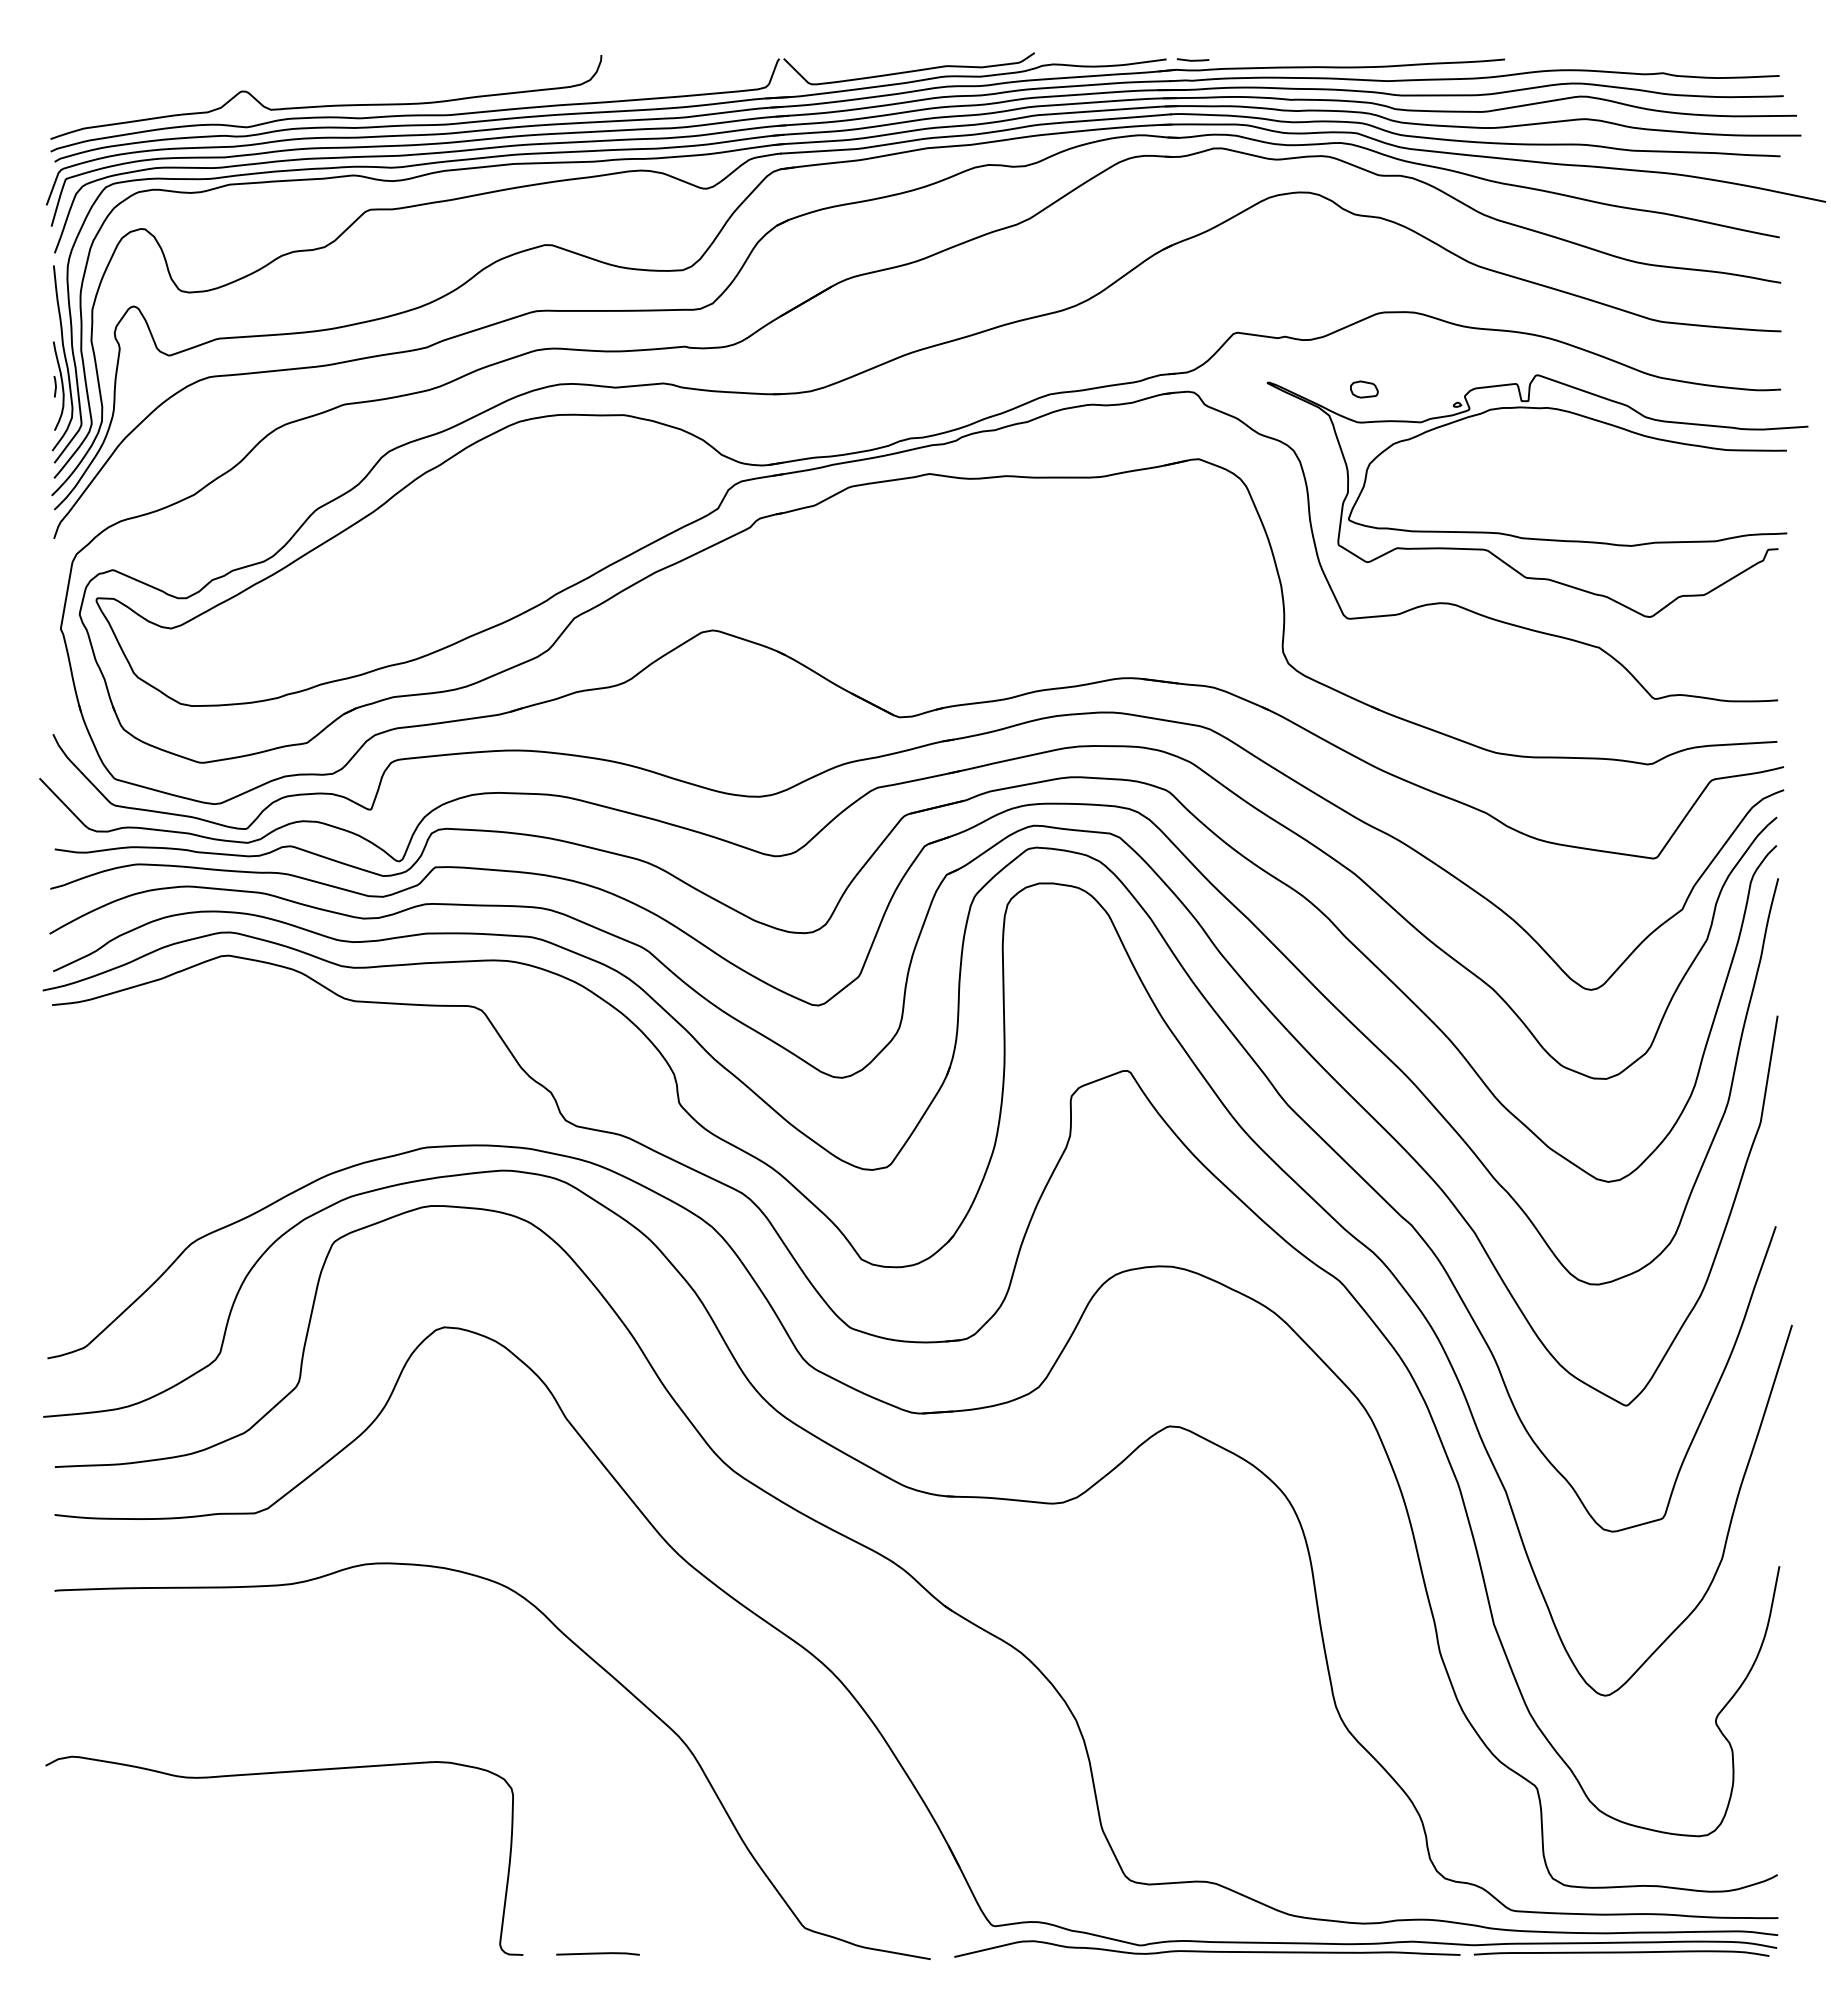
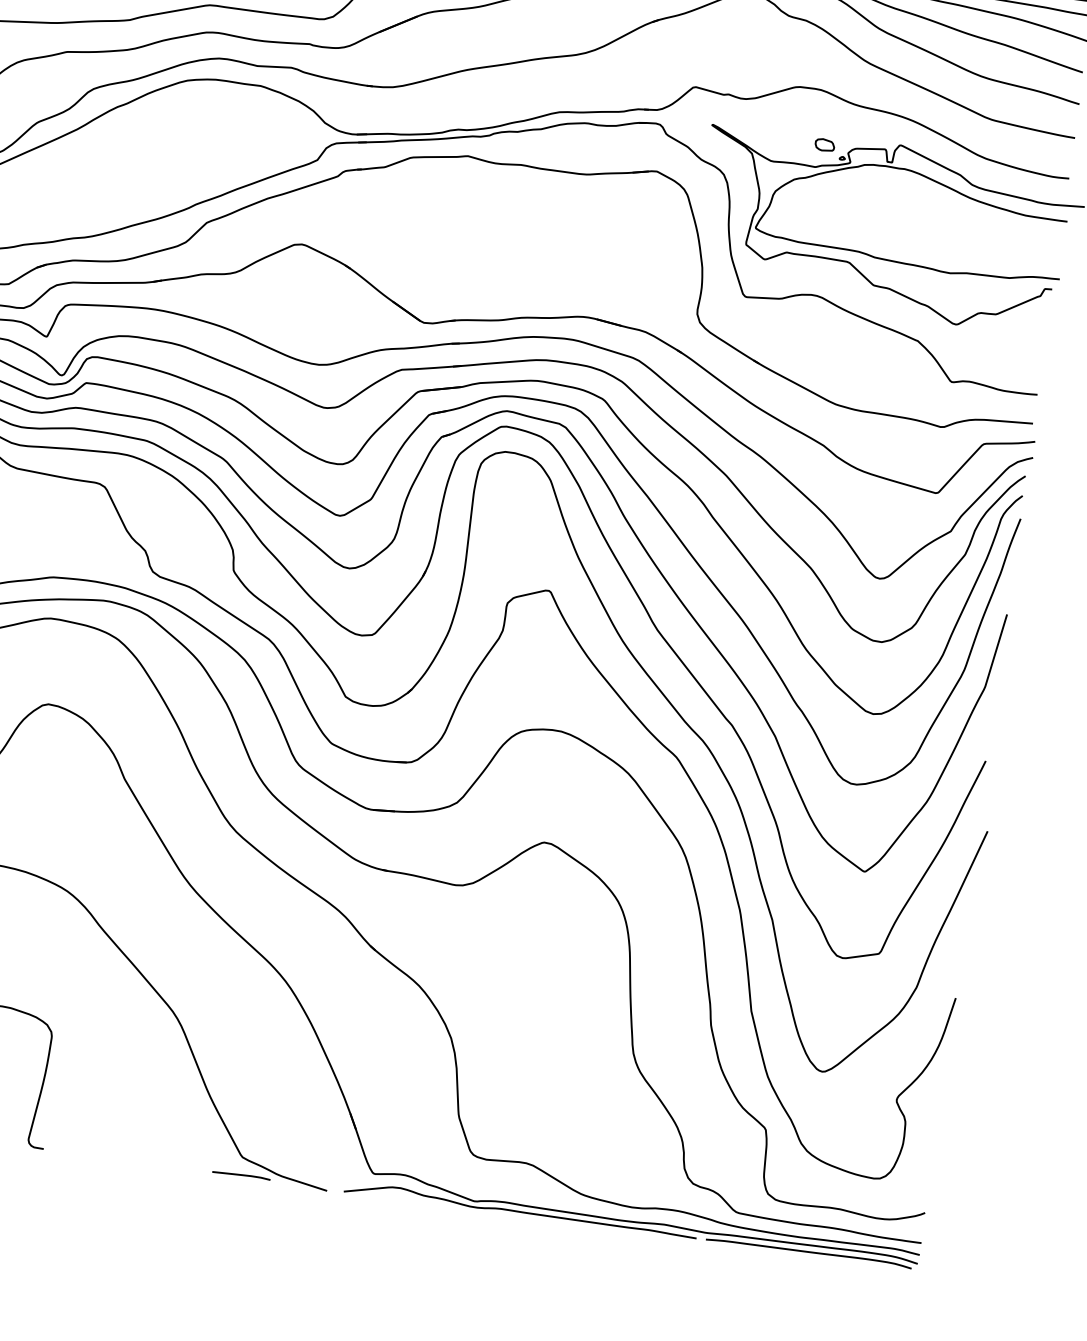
part: (1364, 389) -> (825, 145), moved
line: (597, 1953) -> (241, 1175), moved

